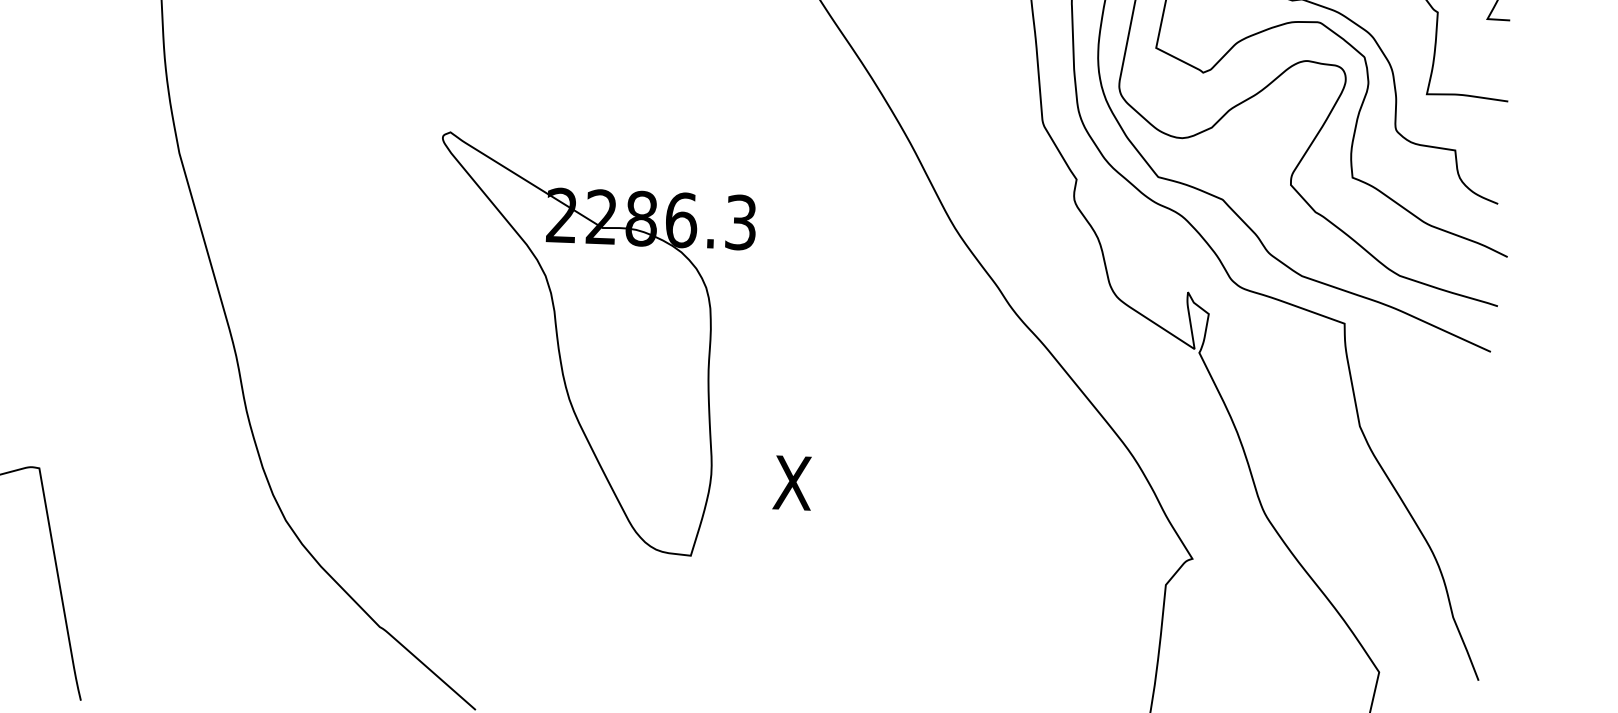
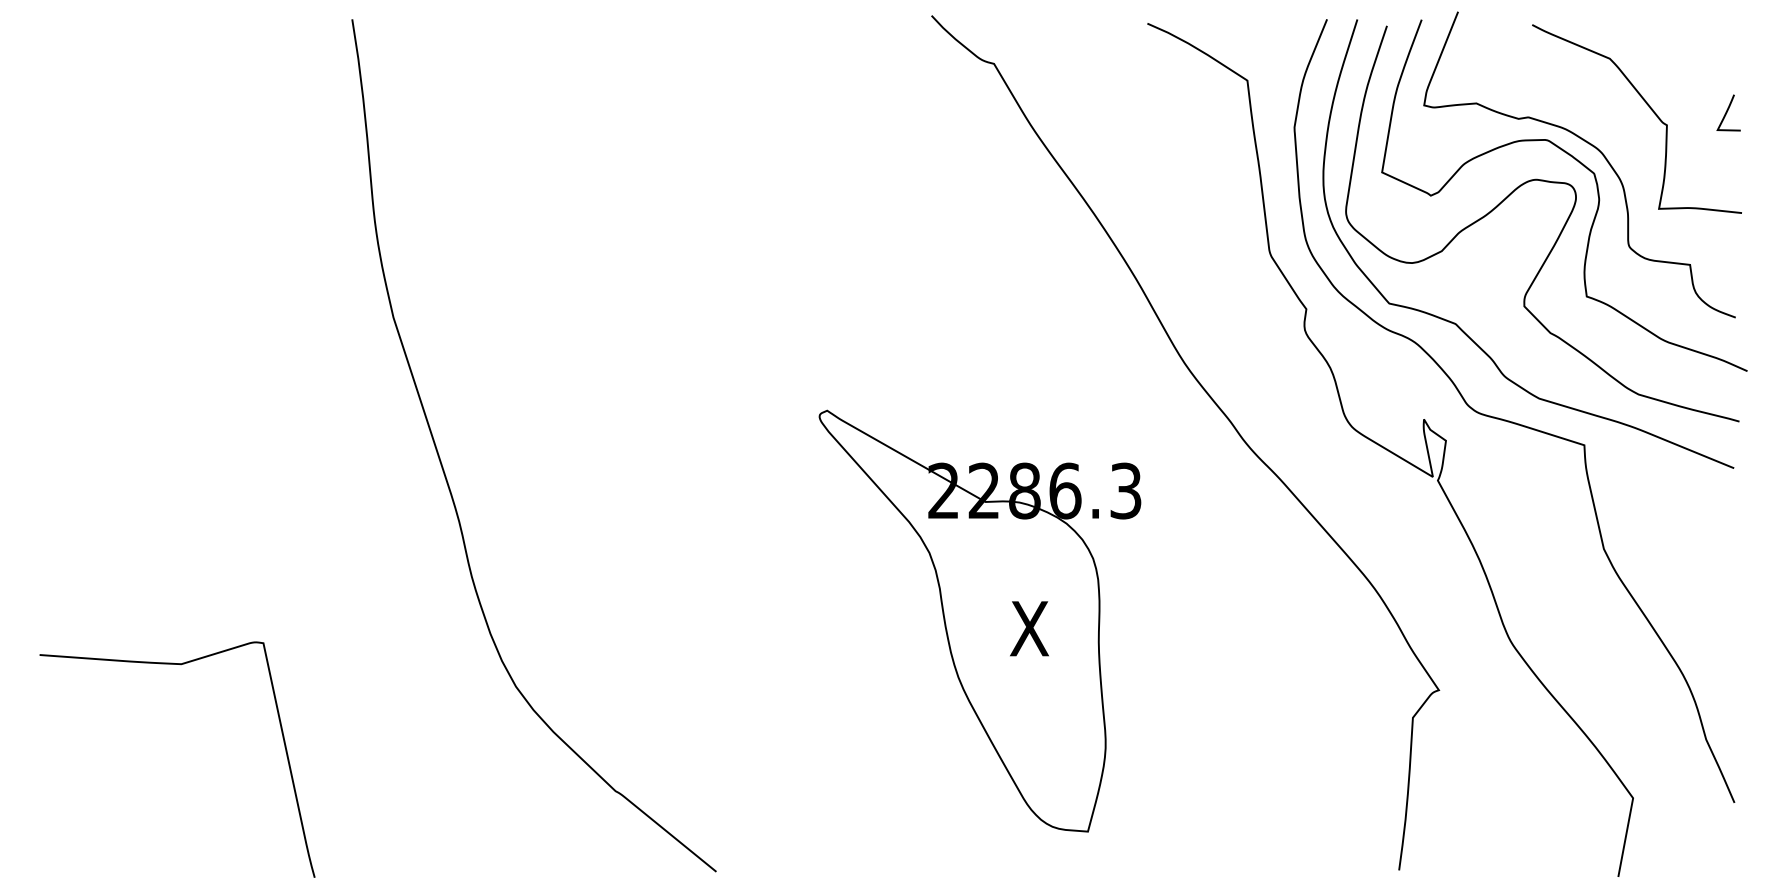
part: (592, 344) -> (979, 620), moved

